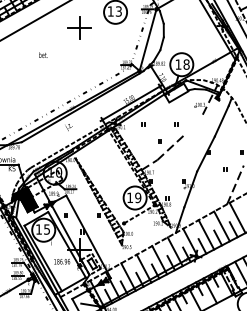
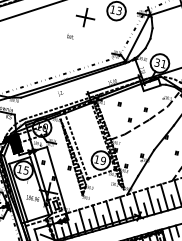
text: (43, 54) -> (70, 36), moved
text: (182, 64) -> (160, 63), 18 -> 31
line: (192, 124) -> (158, 112), added
line: (100, 185) -> (75, 144), added

